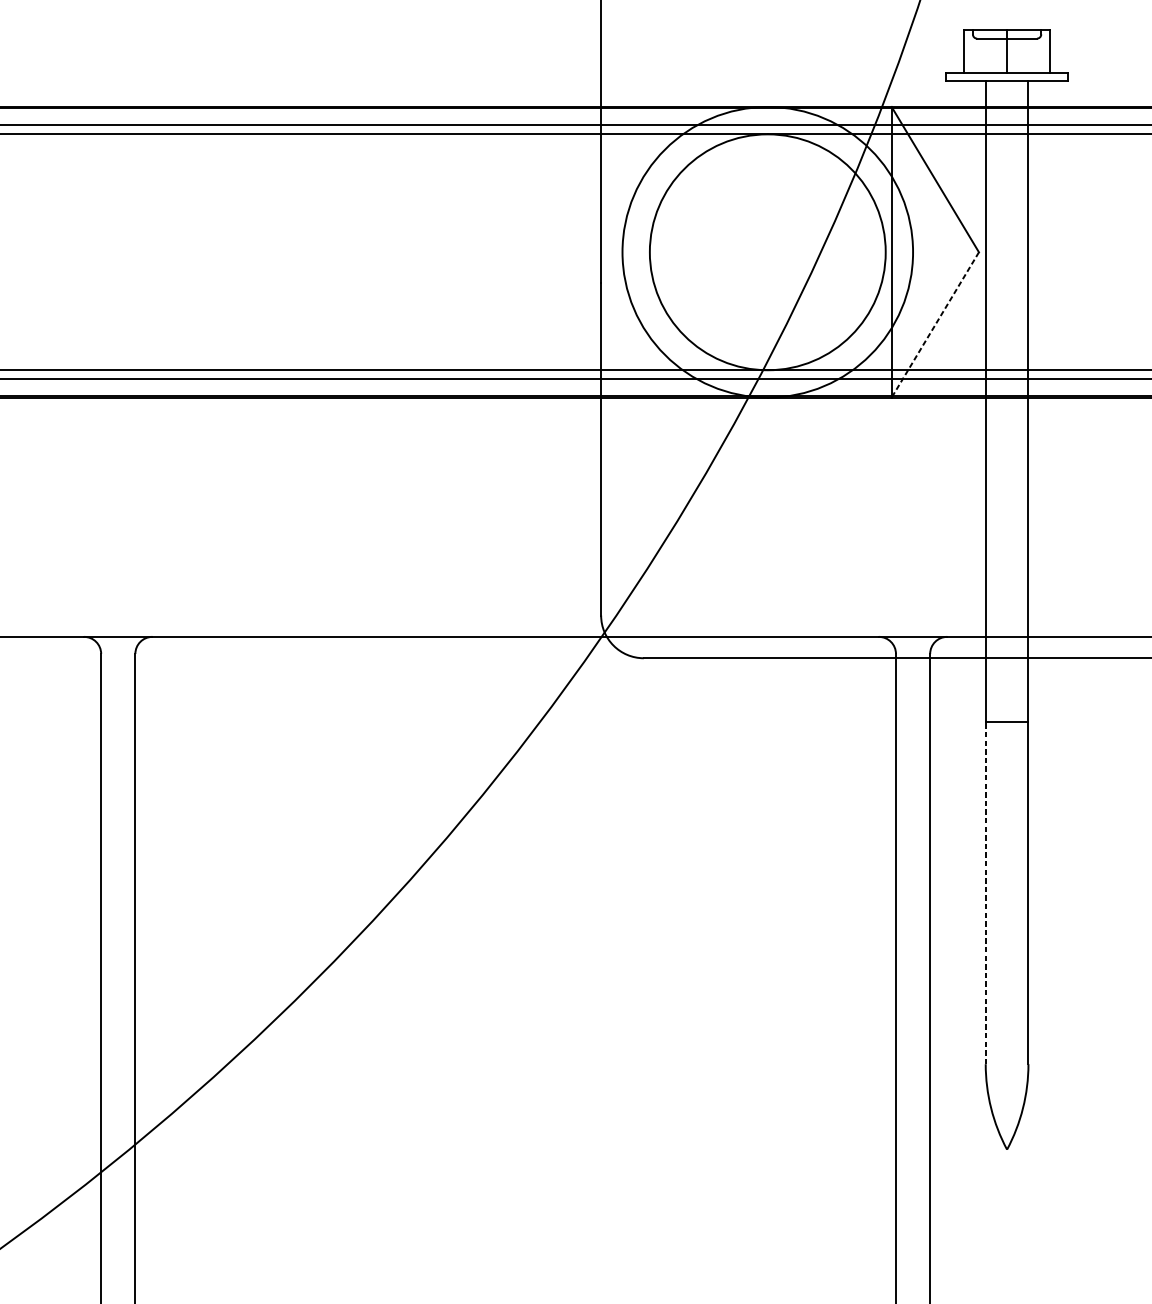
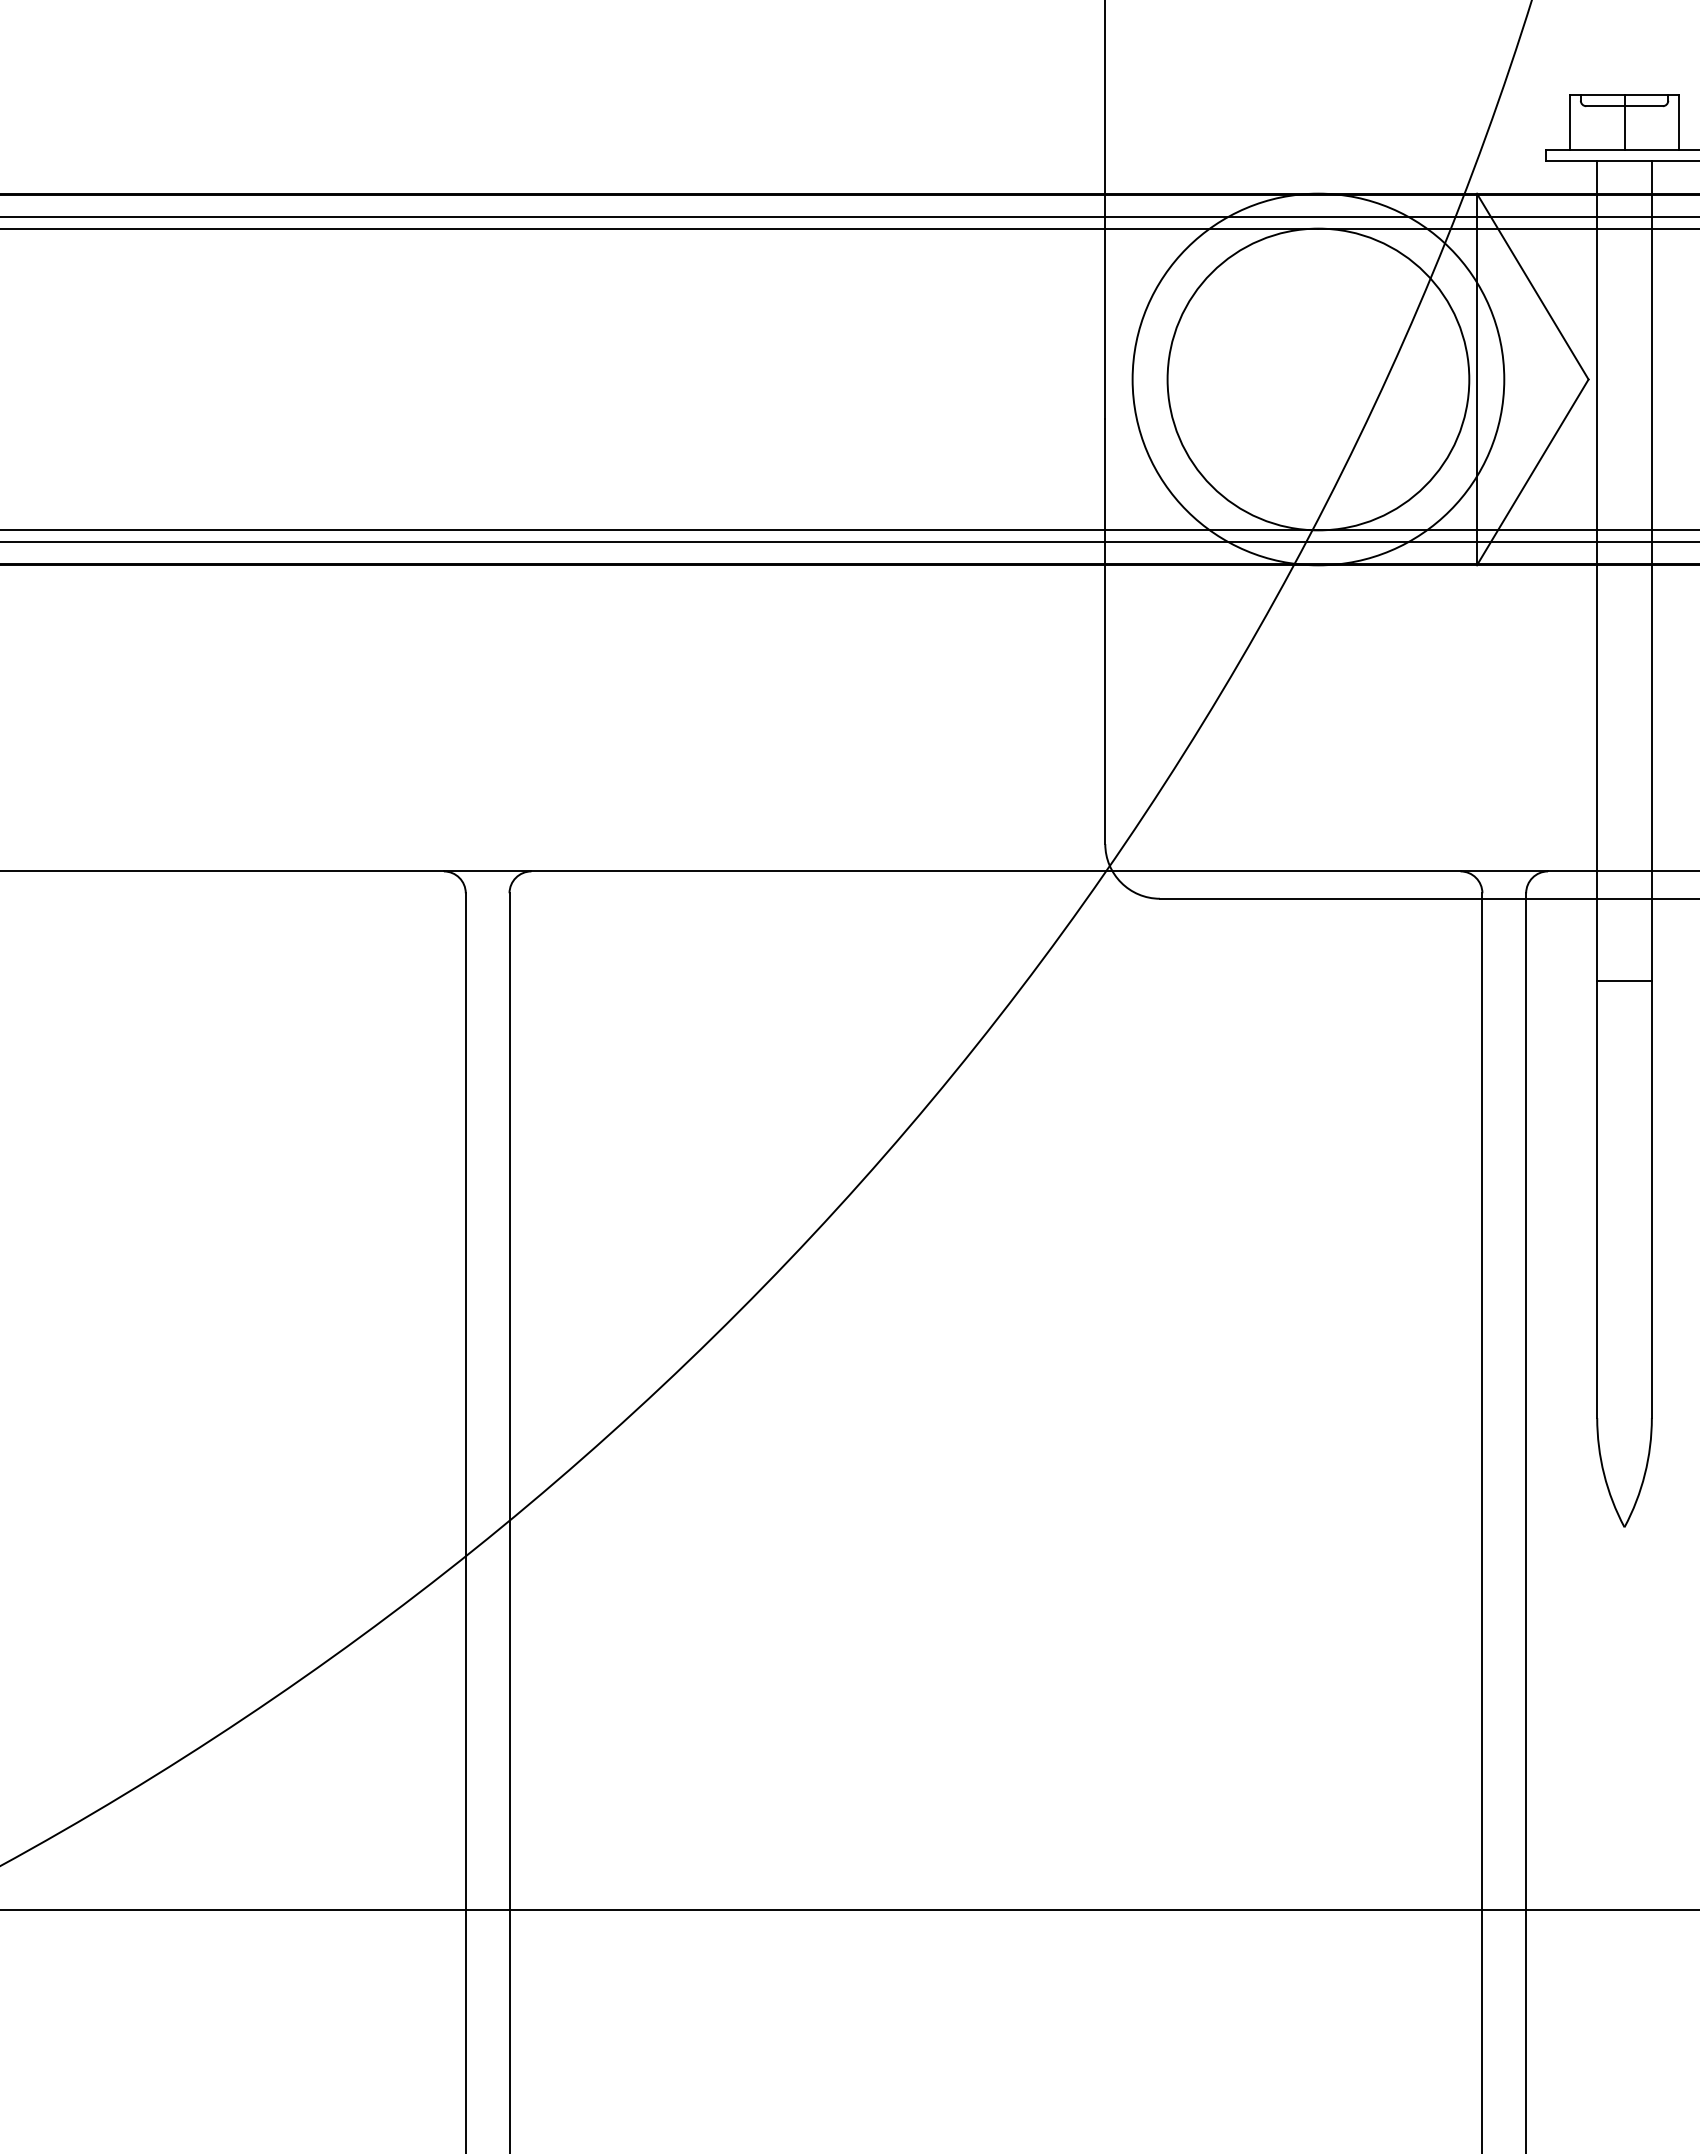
line: (935, 325) -> (1532, 472), dashed -> solid
line: (985, 893) -> (1597, 1199), dashed -> solid

